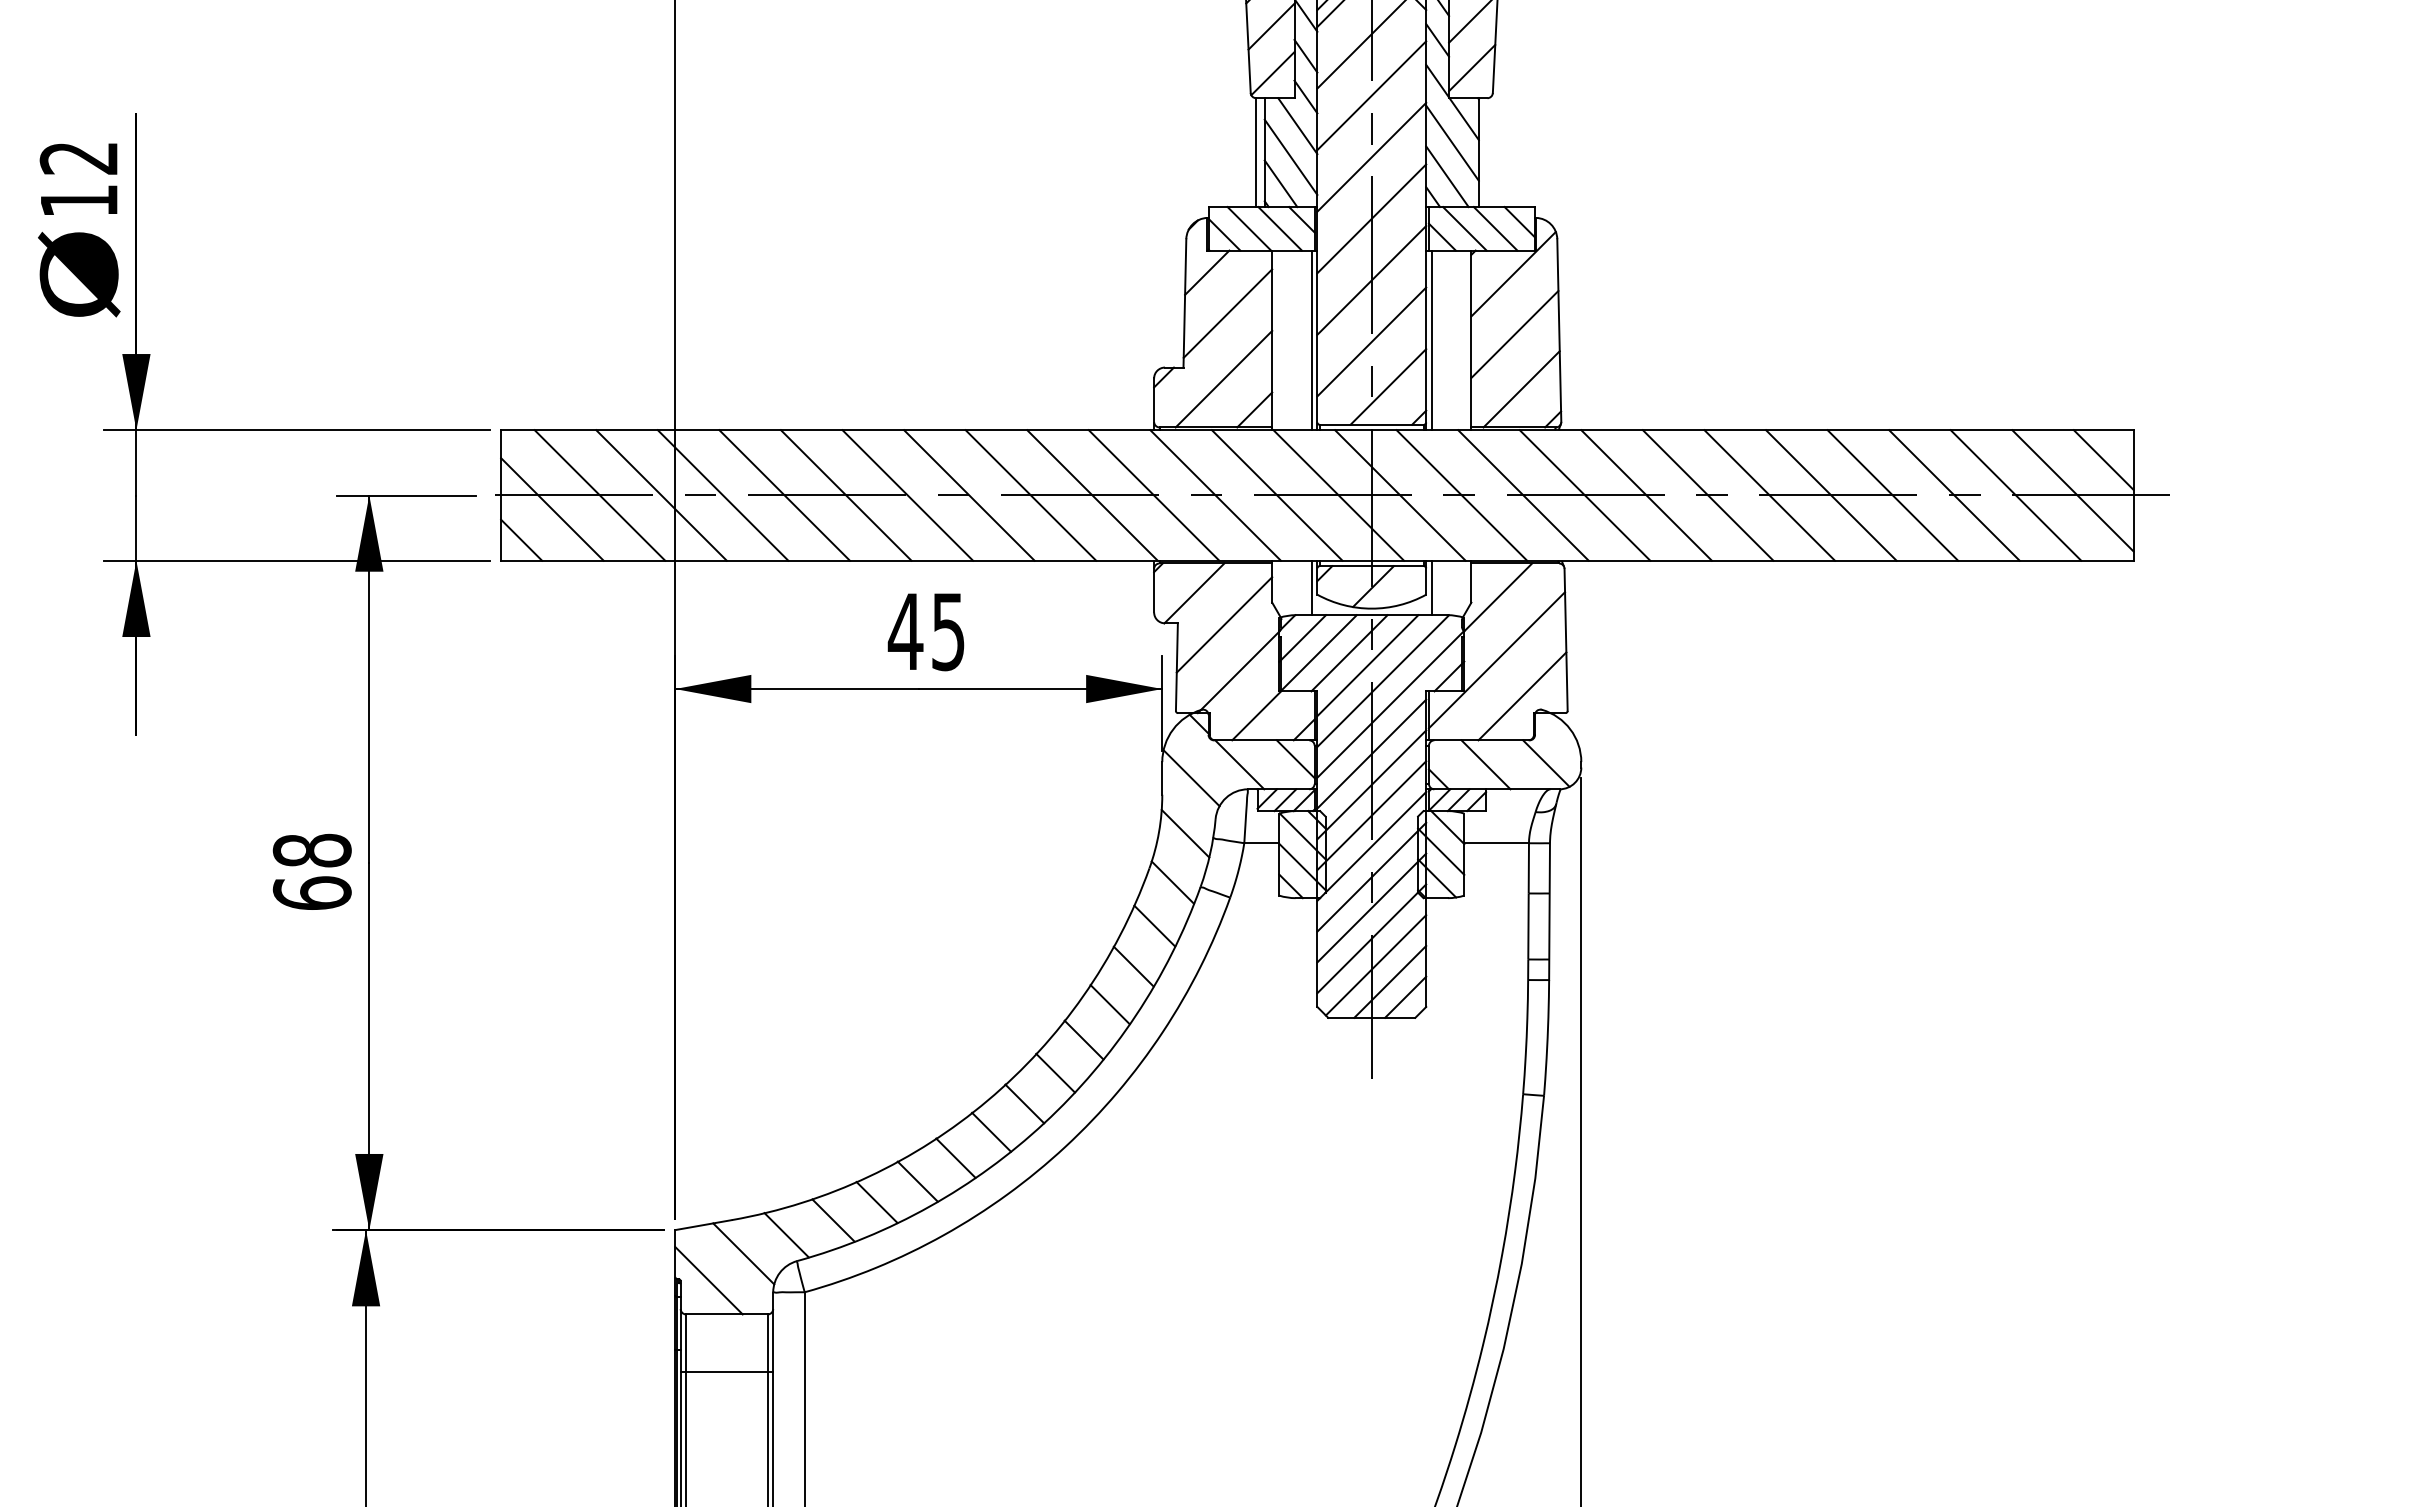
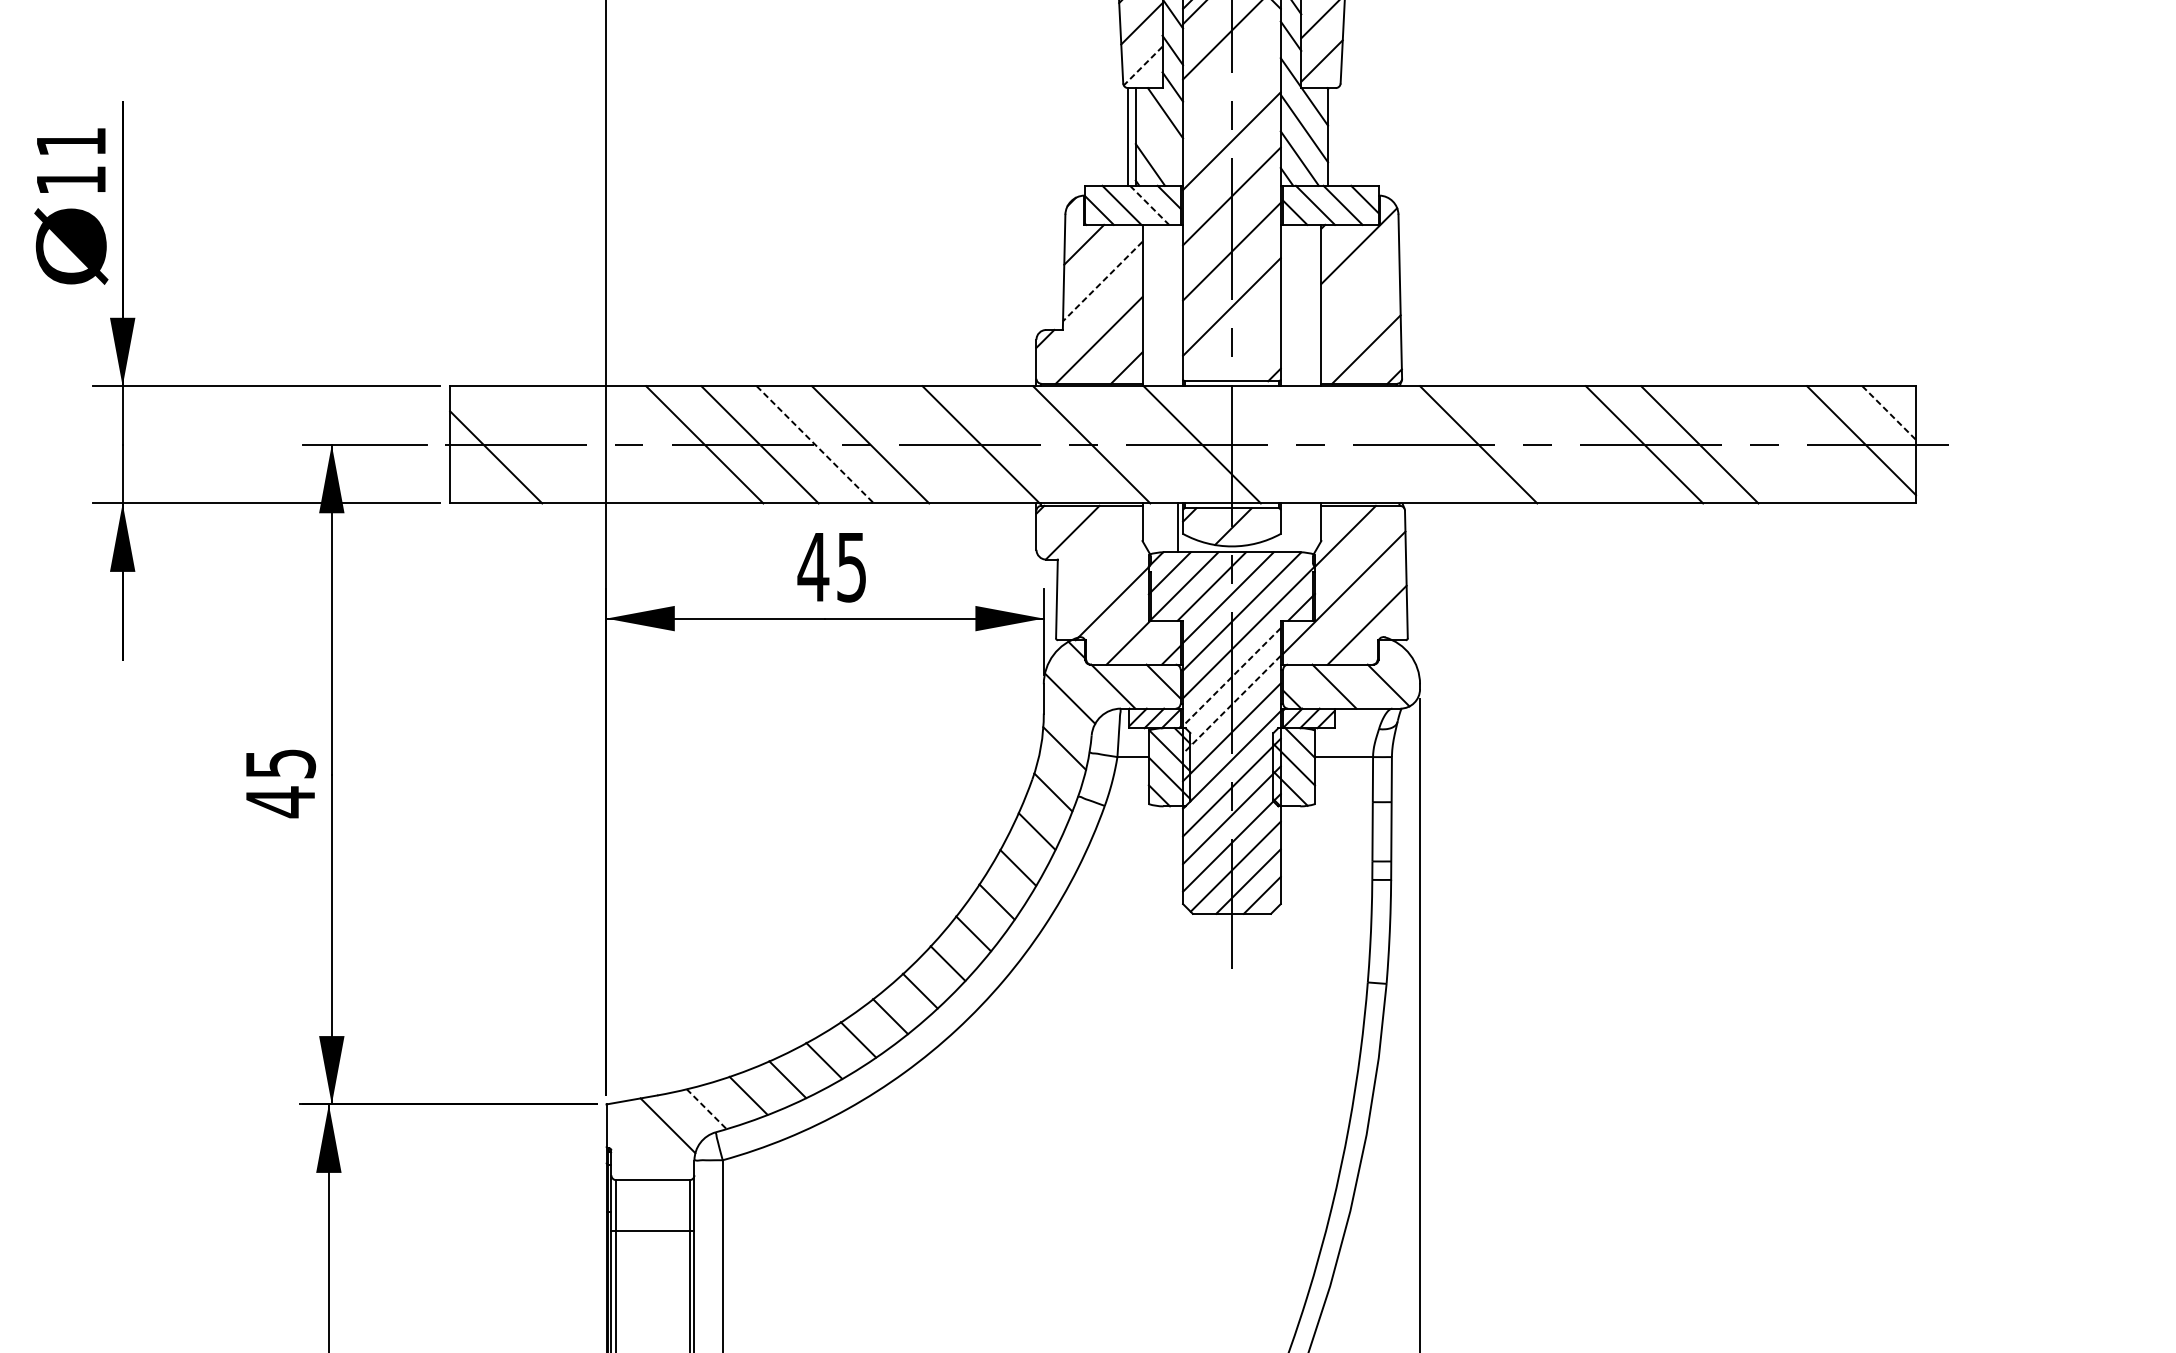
line: (1272, 73) -> (1142, 65), solid -> dashed
line: (1371, 95) -> (1231, 85), removed
line: (1290, 156) -> (1158, 140), removed
text: (78, 158) -> (70, 142), 12 -> 11
line: (1280, 228) -> (1149, 205), solid -> dashed
line: (1227, 313) -> (1102, 281), solid -> dashed
line: (1514, 334) -> (1360, 300), removed
line: (1311, 340) -> (1177, 305), removed
line: (1431, 340) -> (1285, 305), removed
line: (1388, 386) -> (1246, 346), removed
line: (2104, 460) -> (1889, 413), solid -> dashed
line: (599, 495) -> (538, 444), removed
line: (661, 495) -> (594, 444), removed
line: (722, 495) -> (648, 444), removed
line: (908, 495) -> (815, 444), solid -> dashed
line: (1030, 495) -> (925, 444), removed
line: (1153, 495) -> (1035, 444), removed
line: (1276, 495) -> (1146, 444), removed
line: (1400, 495) -> (1257, 444), removed
line: (1461, 495) -> (1312, 444), removed
line: (1523, 495) -> (1368, 444), removed
line: (1584, 495) -> (1422, 444), removed
line: (1707, 495) -> (1533, 444), removed
line: (1769, 495) -> (1589, 444), removed
line: (1954, 495) -> (1755, 444), removed
line: (2015, 495) -> (1809, 444), removed
line: (521, 539) -> (468, 484), removed
line: (1431, 587) -> (1285, 527), removed
line: (1224, 624) -> (1099, 560), removed
line: (1371, 754) -> (1231, 677), solid -> dashed
line: (1371, 784) -> (1231, 704), solid -> dashed
text: (311, 872) -> (279, 783), 68 -> 45
line: (787, 1235) -> (707, 1109), solid -> dashed
line: (708, 1280) -> (636, 1149), removed

